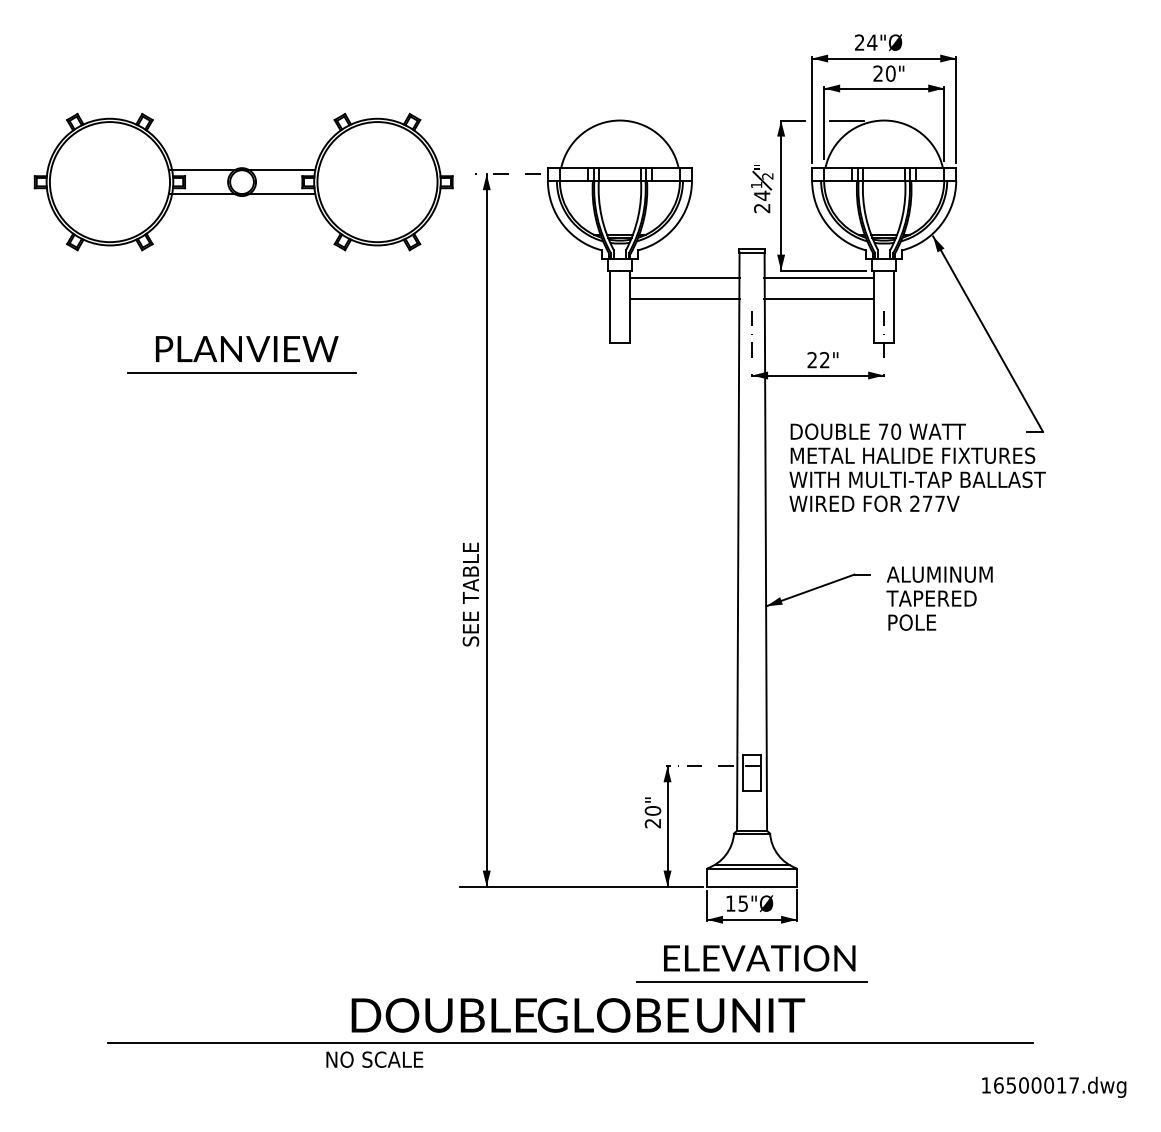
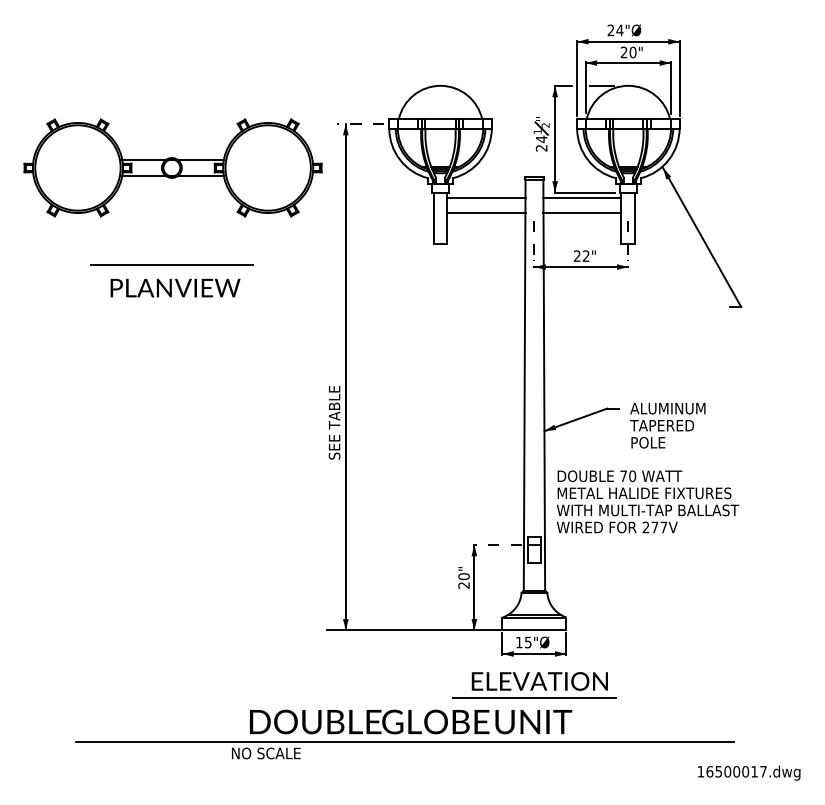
part: (243, 181) -> (172, 167), moved
text: (247, 348) -> (175, 287), moved
text: (917, 467) -> (647, 501), moved

